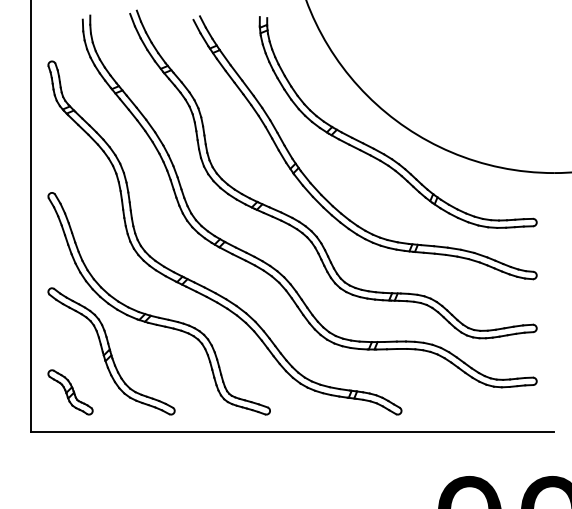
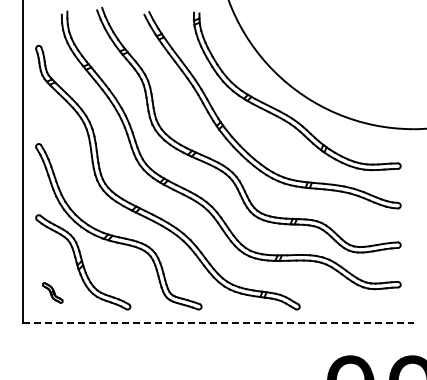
part: (70, 391) -> (52, 292), size x0.6
line: (292, 431) -> (218, 322), solid -> dashed

